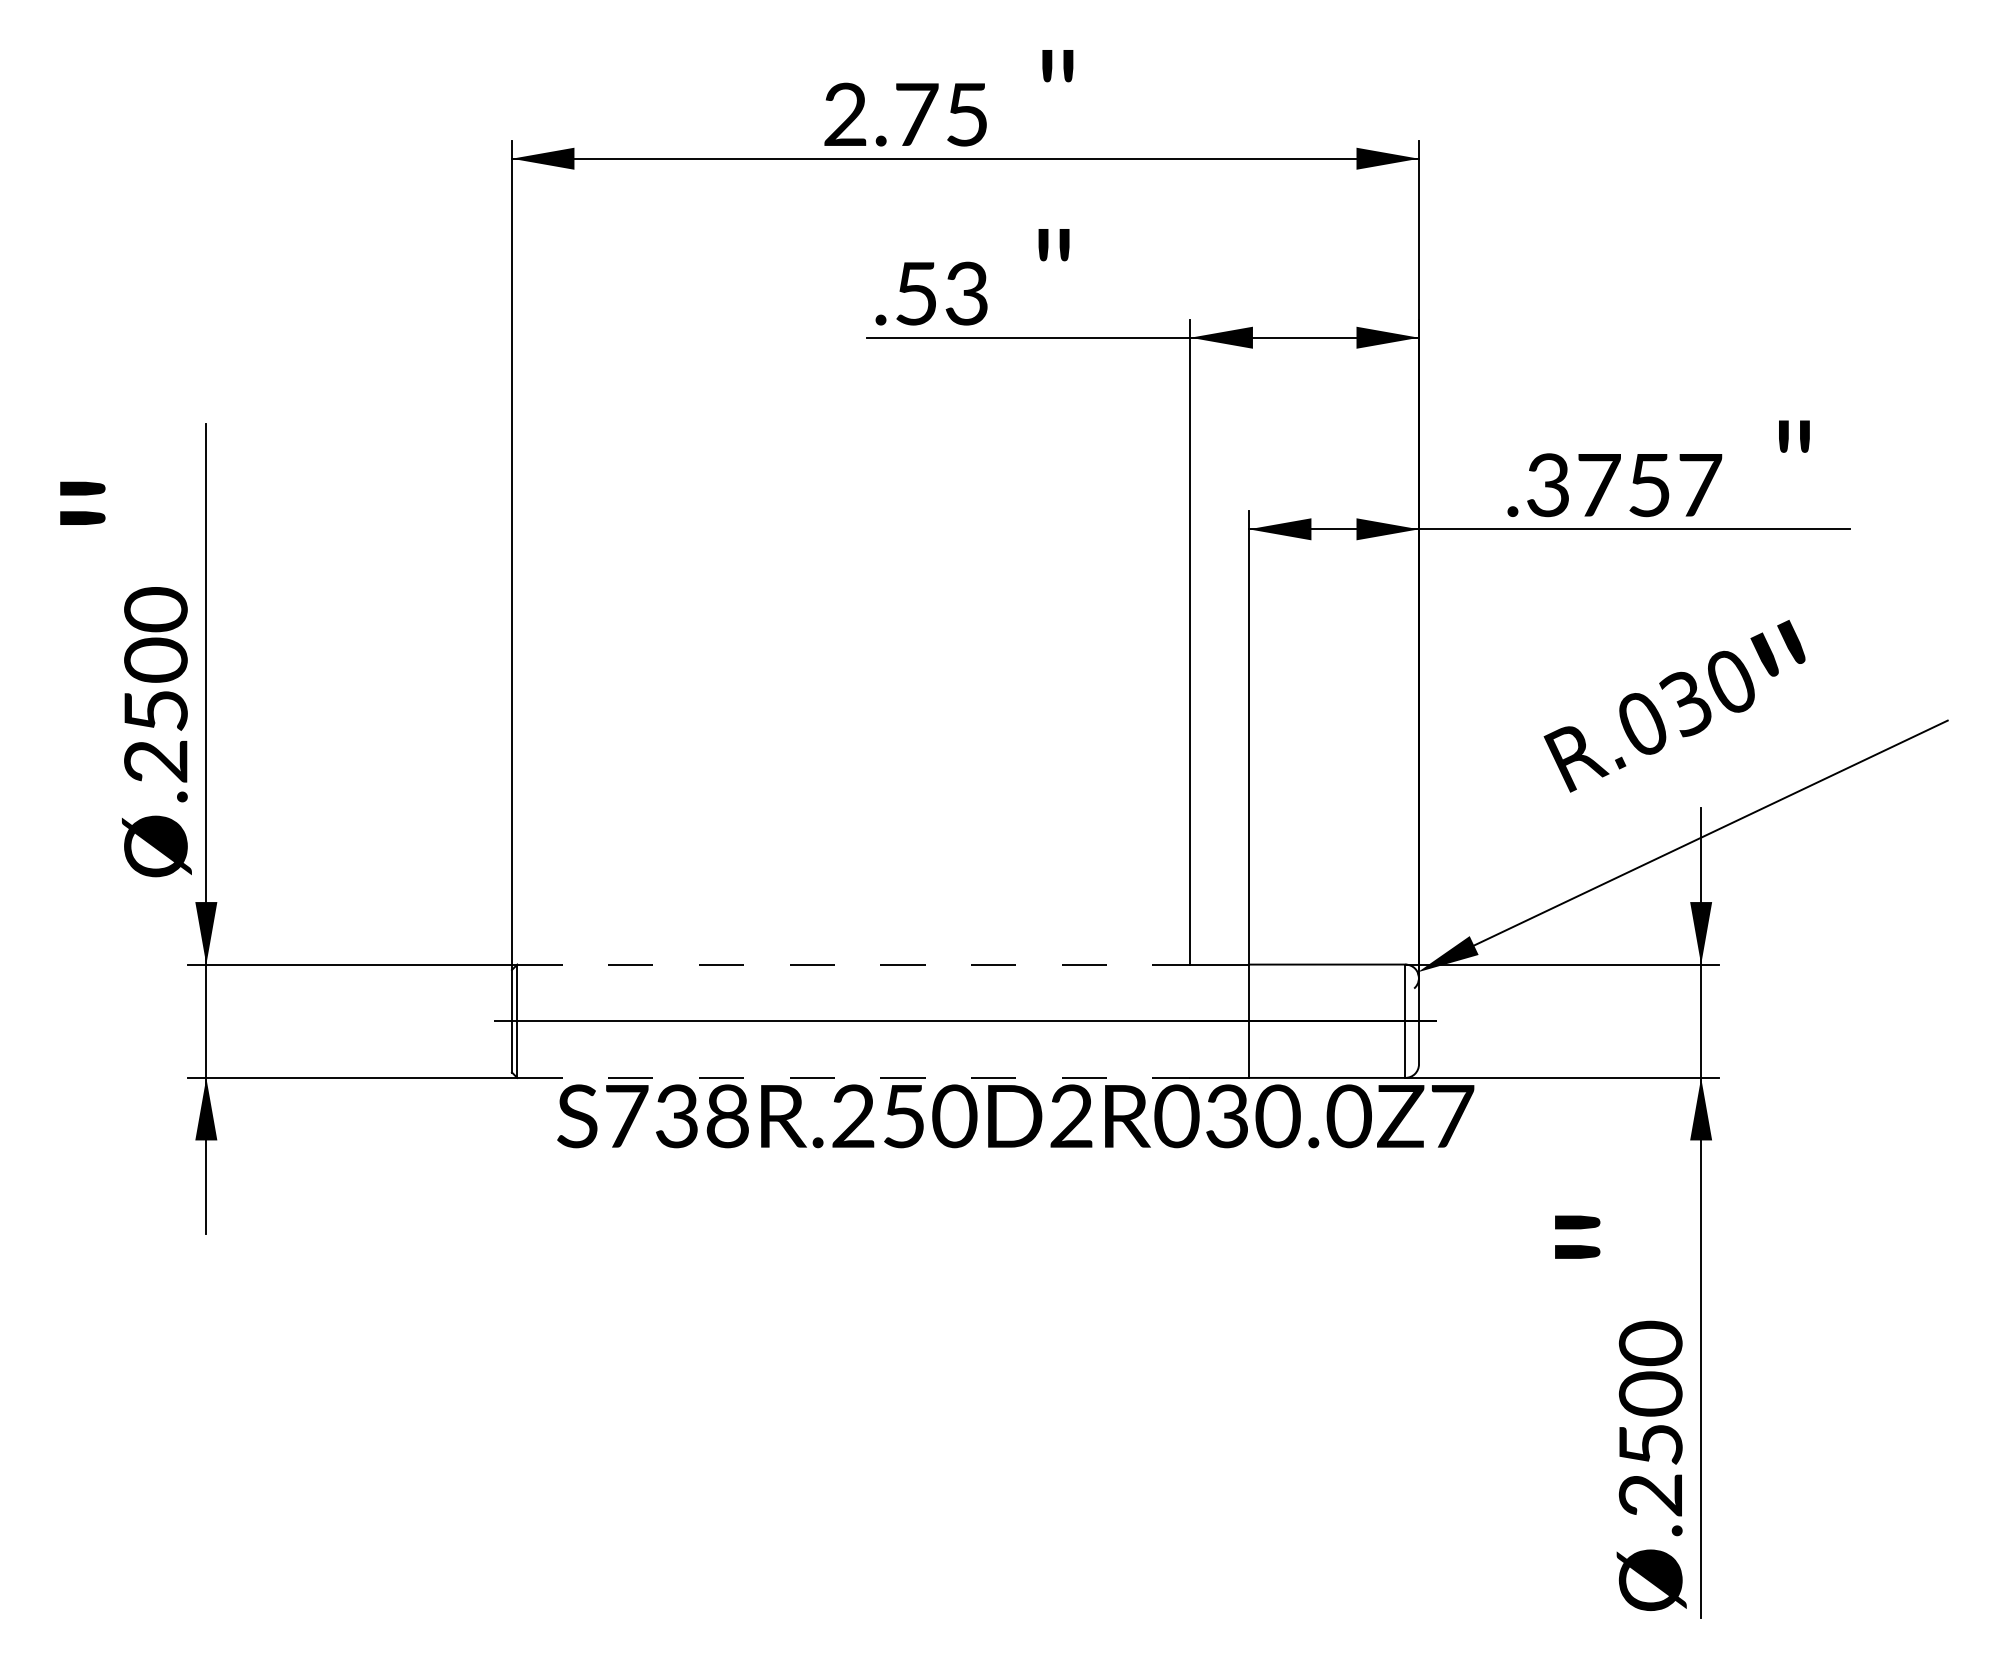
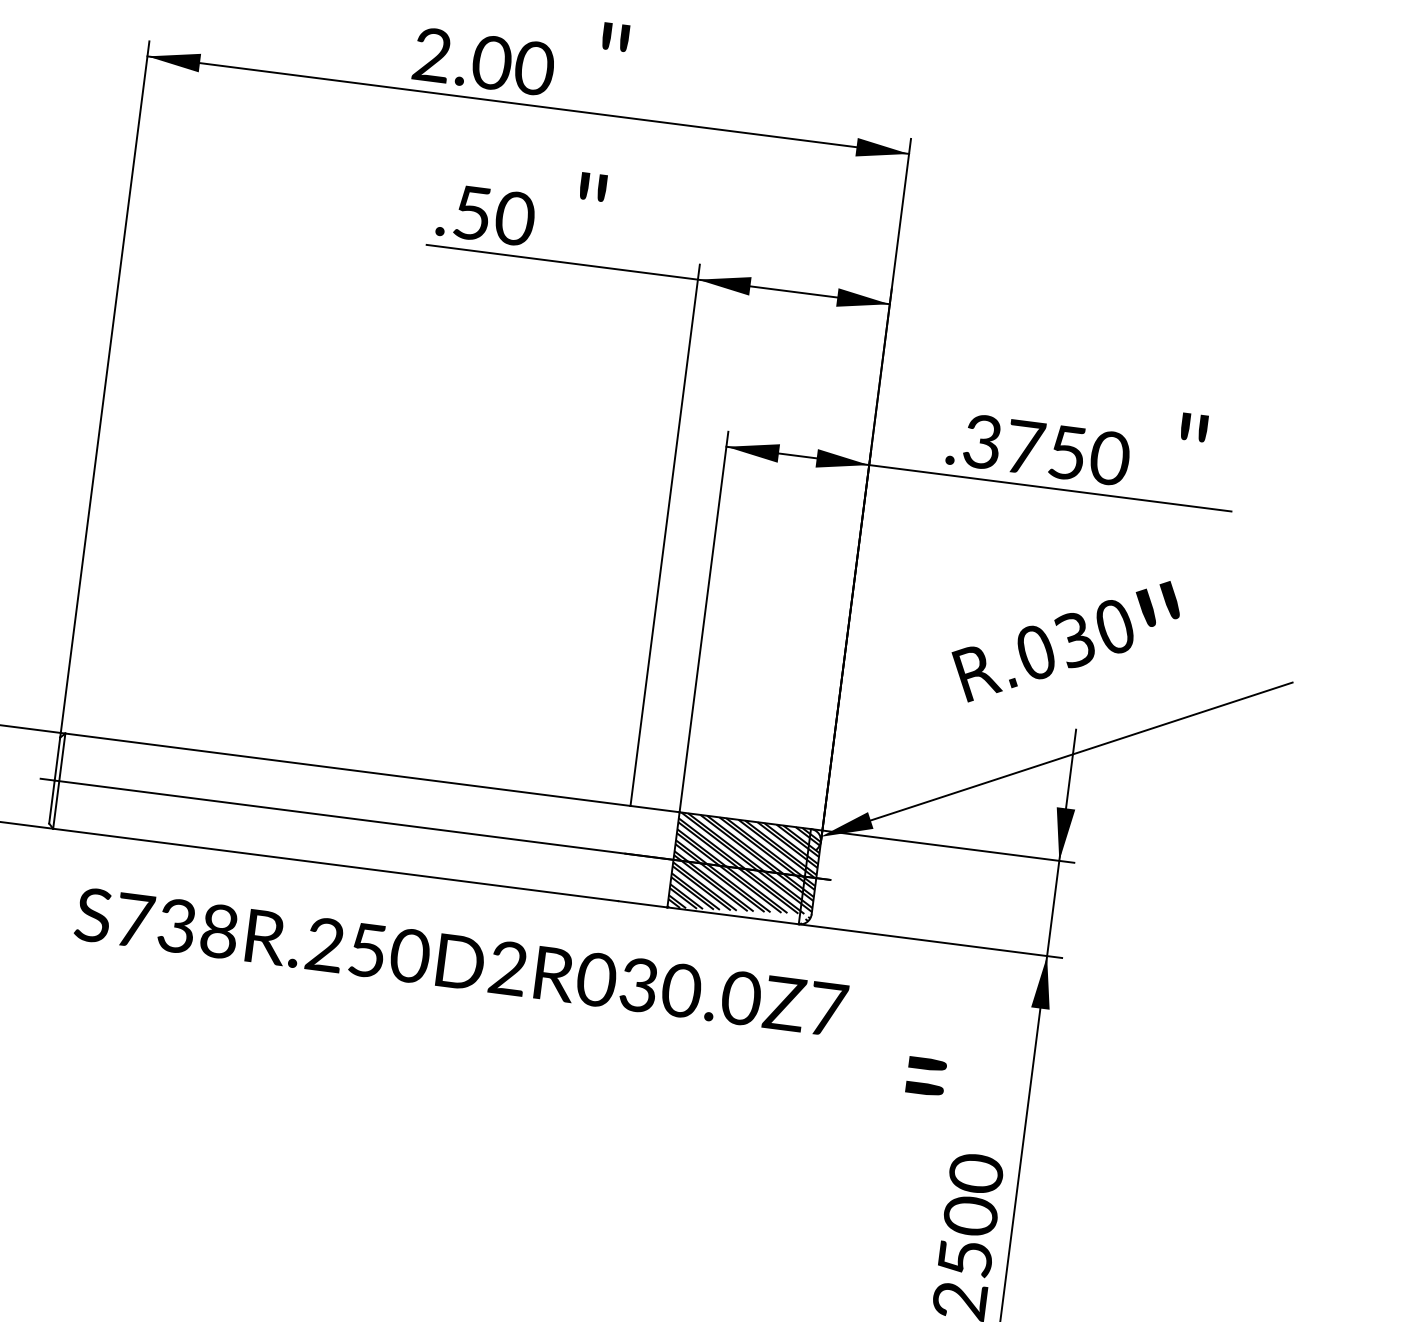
text: (941, 114) -> (512, 65), 2.75 -> 2.00
text: (966, 293) -> (514, 218), .53 -> .50
text: (1699, 485) -> (1109, 458), .3757 -> .3750
line: (853, 964) -> (347, 769), dashed -> solid
hatch: (1333, 1020) -> (744, 868), added
line: (853, 1077) -> (335, 864), dashed -> solid
text: (1015, 1116) -> (461, 962), moved

